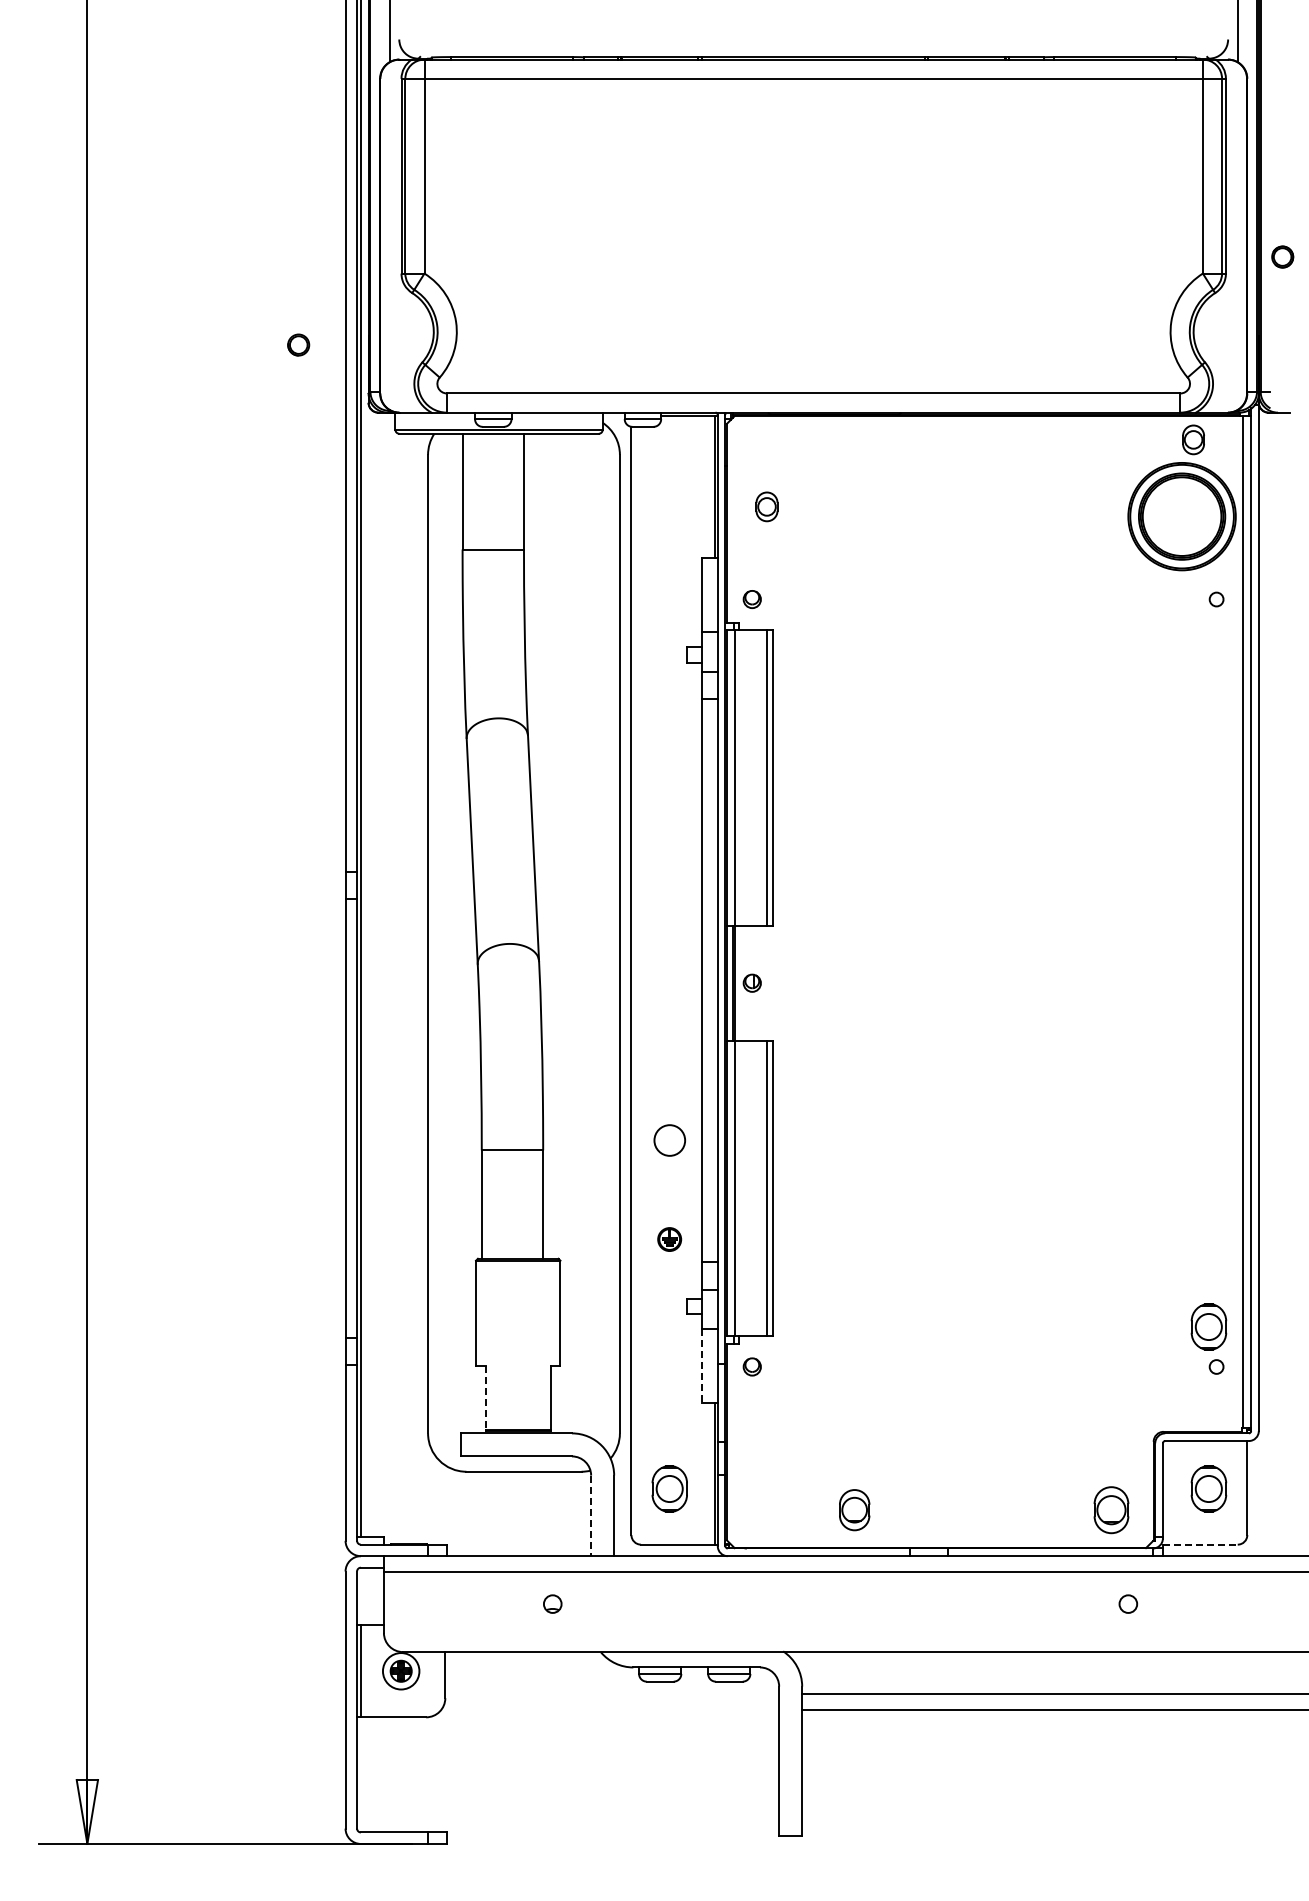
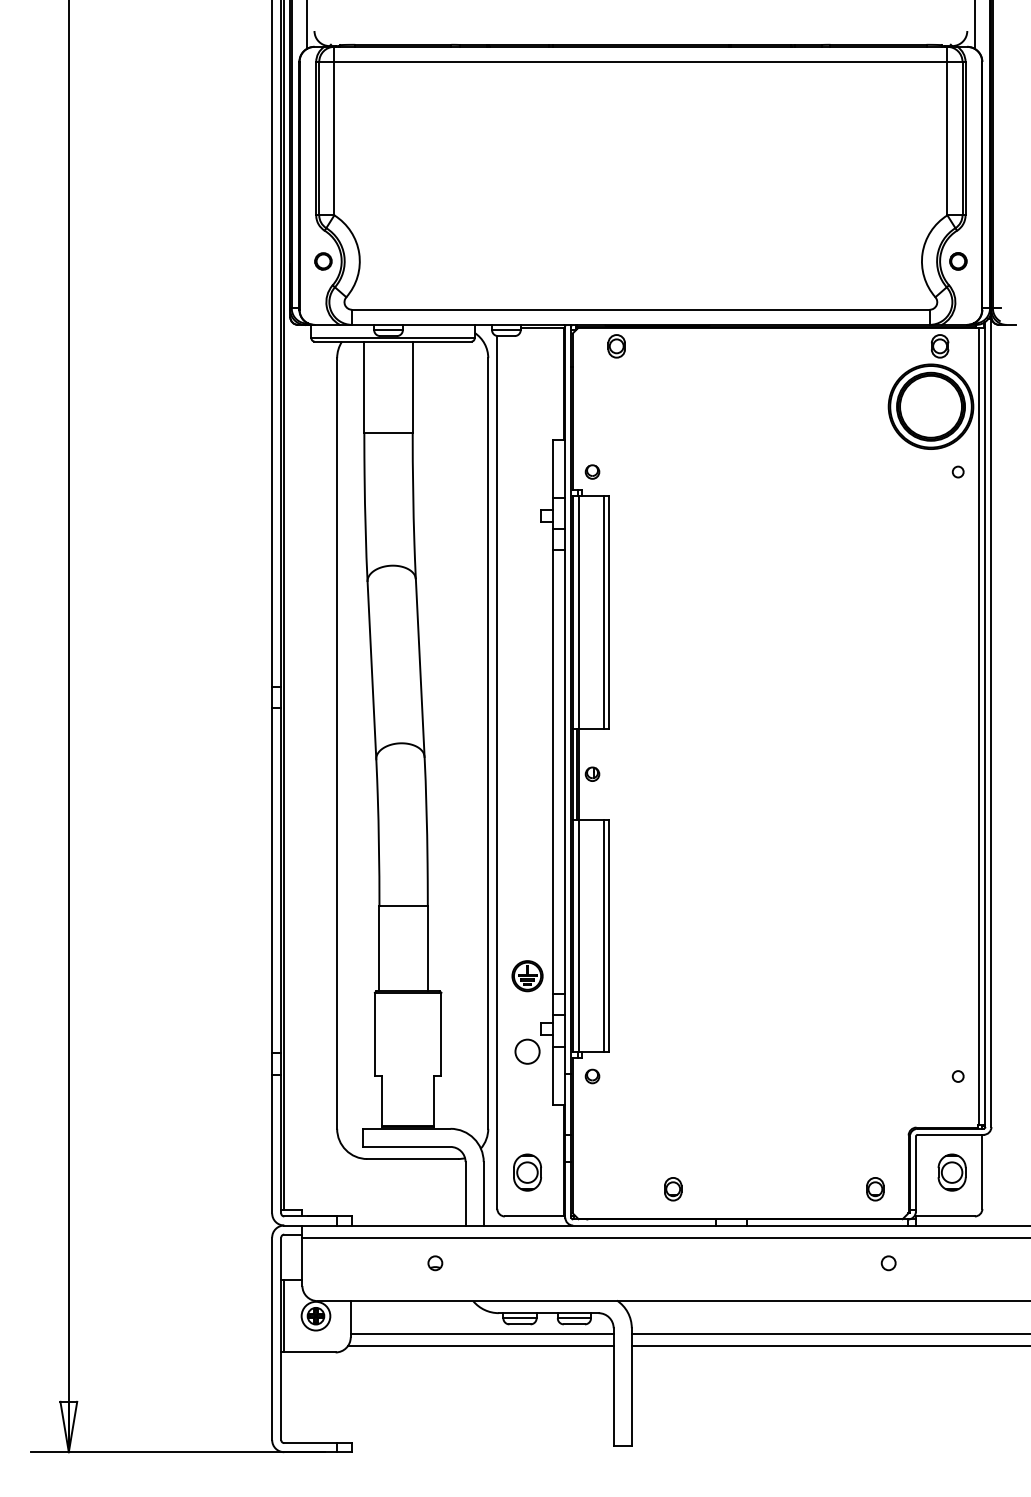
part: (1282, 256) -> (958, 260), moved
part: (298, 344) -> (323, 260), moved
part: (766, 506) -> (616, 346), moved
circle: (669, 1140) -> (527, 1051), moved
part: (669, 1239) -> (527, 976), size x1.67
part: (1208, 1326) -> (951, 1044), removed
line: (702, 1365) -> (553, 1075), dashed -> solid
line: (485, 1397) -> (382, 1100), dashed -> solid
part: (854, 1509) -> (673, 1188), size x0.71
part: (1111, 1509) -> (875, 1188), size x0.62
line: (591, 1516) -> (465, 1194), dashed -> solid
line: (1200, 1544) -> (945, 1216), dashed -> solid
line: (612, 1694) -> (482, 1334), added
line: (610, 1709) -> (480, 1346), added

